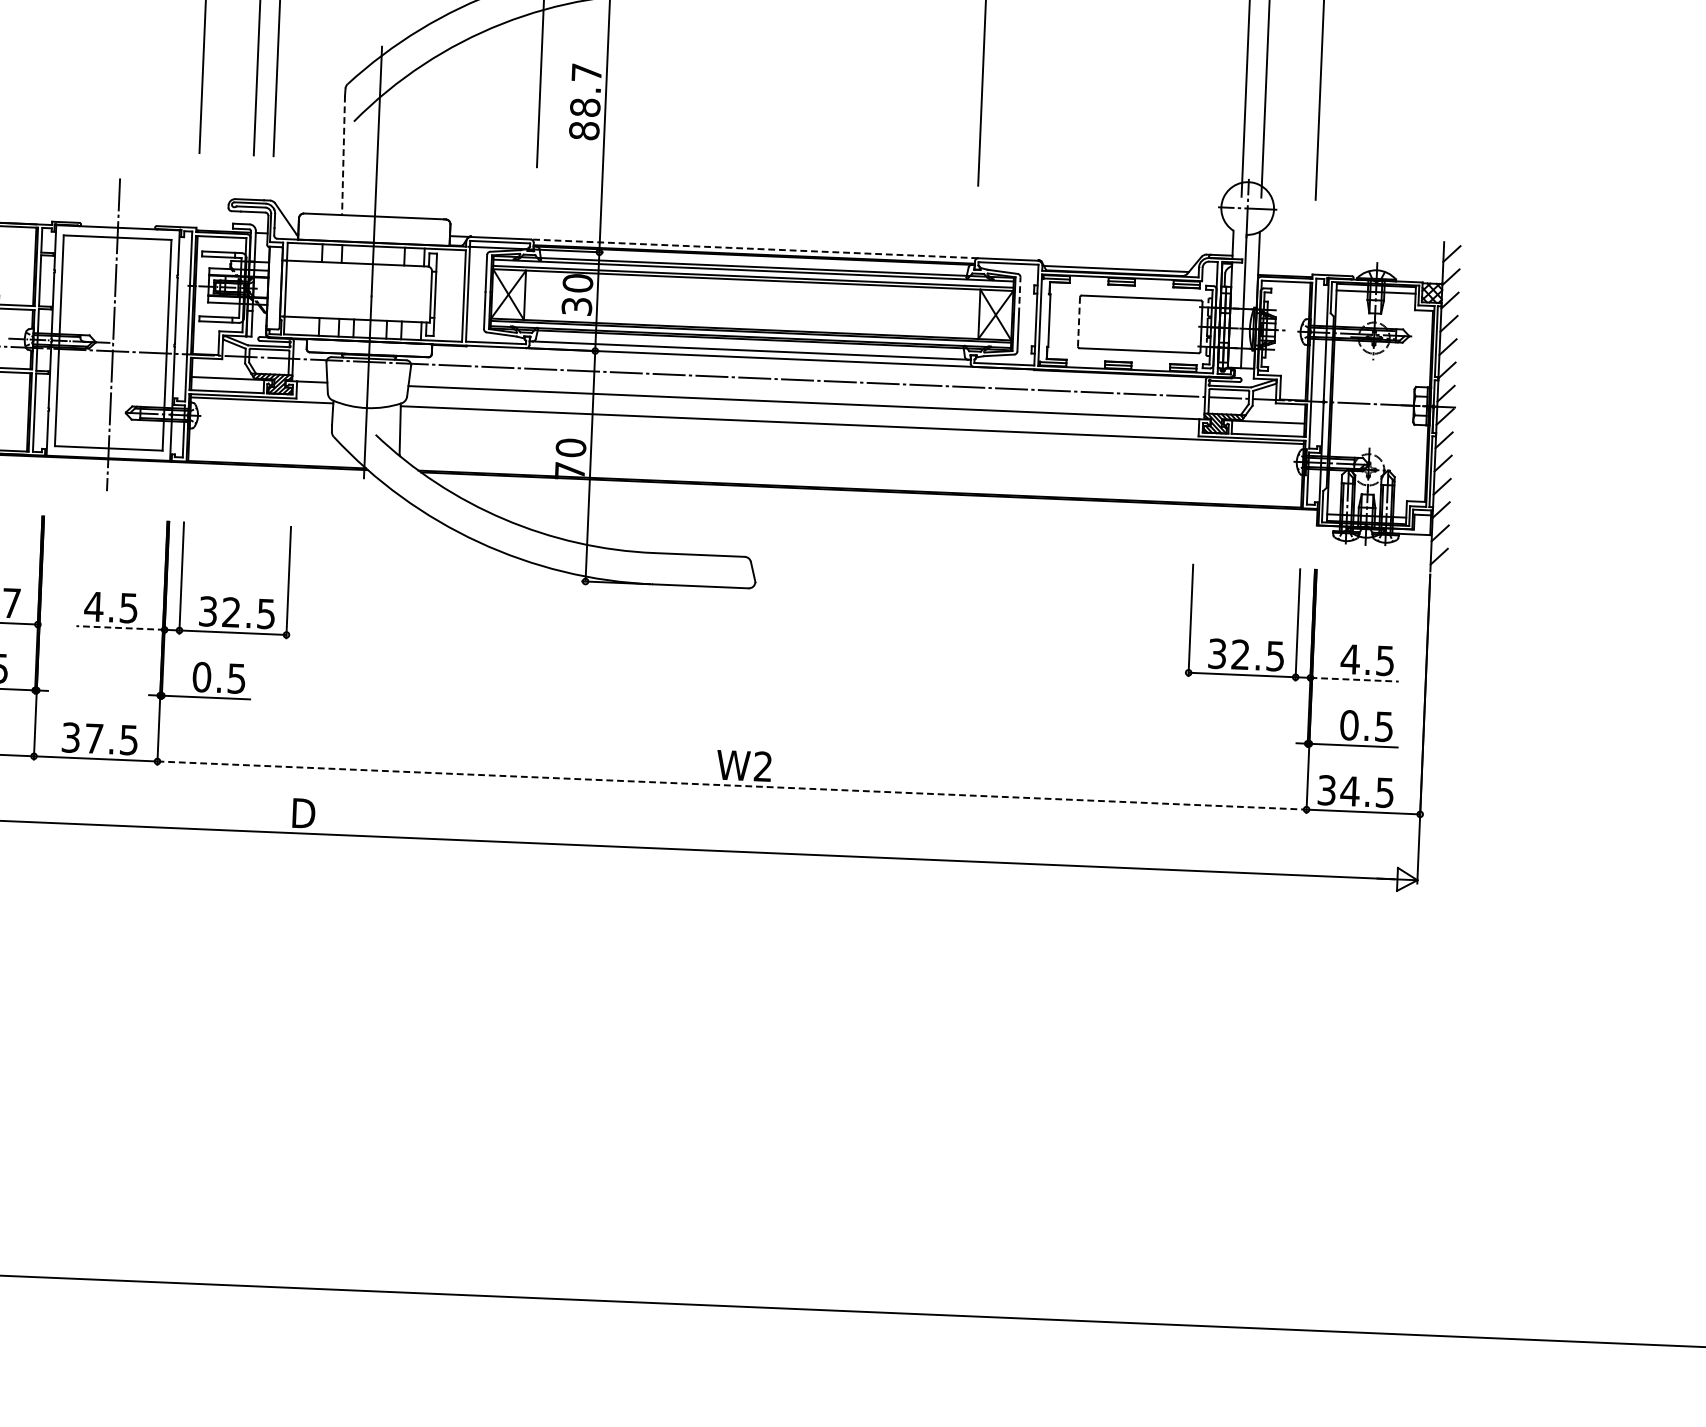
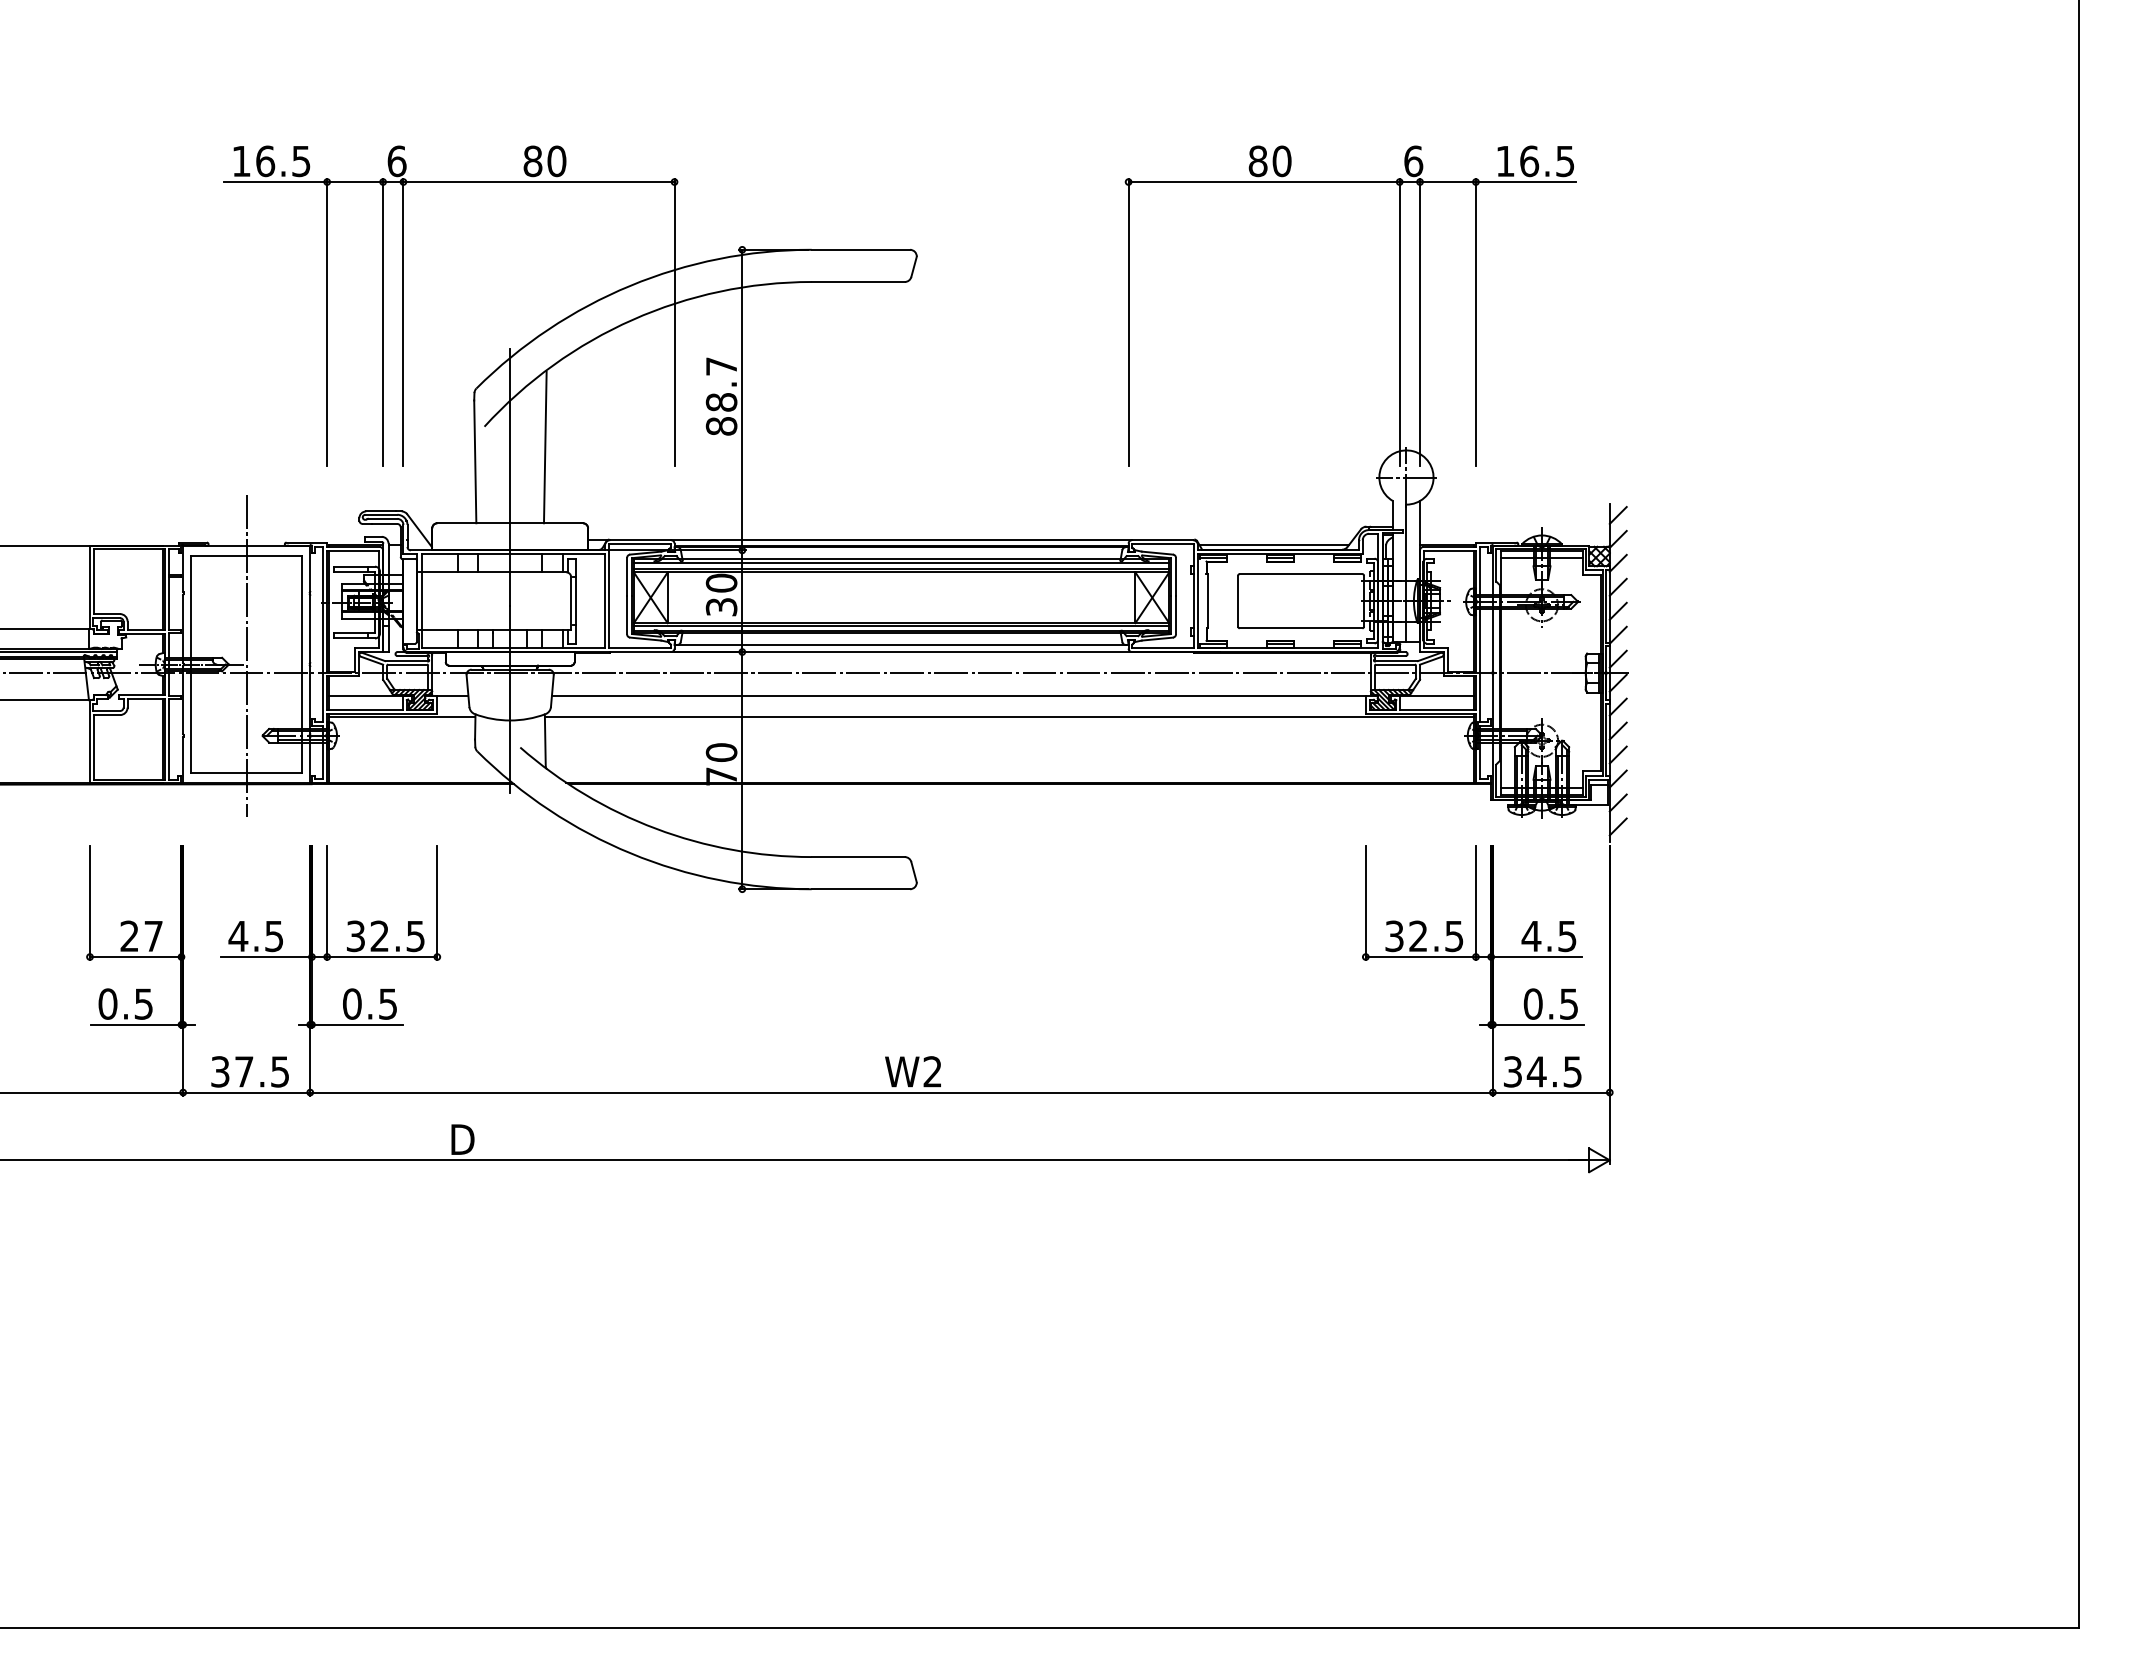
line: (412, 144) -> (545, 447), added
line: (343, 156) -> (475, 462), dashed -> solid
line: (754, 249) -> (901, 540), dashed -> solid
line: (1020, 295) -> (1176, 576), dashed -> solid
line: (1079, 321) -> (1238, 600), dashed -> solid
line: (120, 628) -> (266, 957), dashed -> solid
line: (1355, 680) -> (1537, 957), dashed -> solid
line: (732, 785) -> (902, 1092), dashed -> solid

